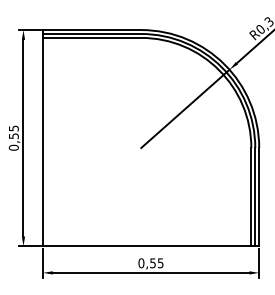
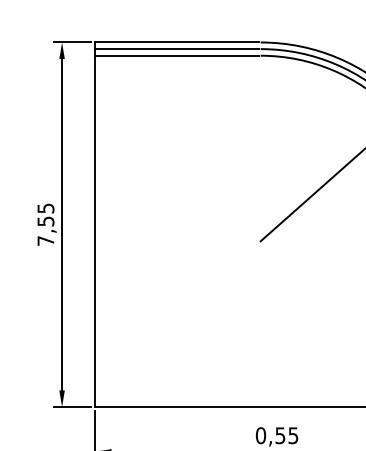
text: (13, 147) -> (45, 240), 0,55 -> 7,55

